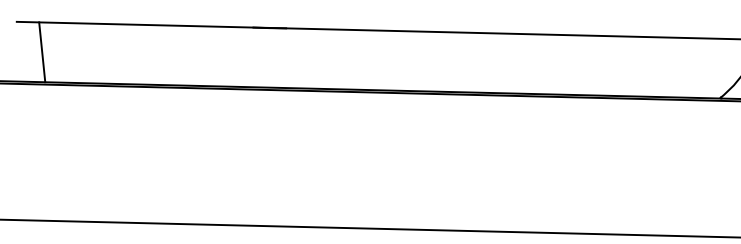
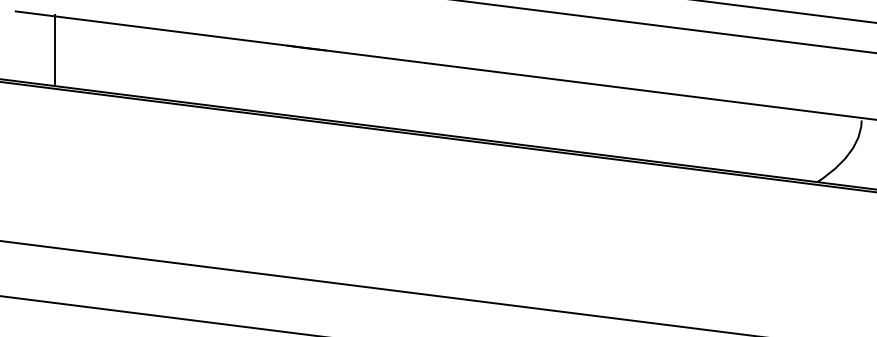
line: (42, 52) -> (55, 49), moved

